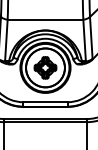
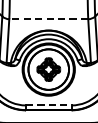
line: (45, 19) -> (48, 19), solid -> dashed
line: (45, 102) -> (48, 105), solid -> dashed

